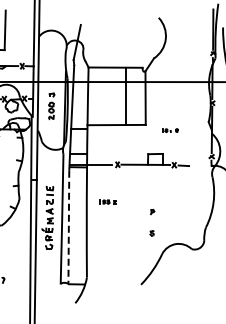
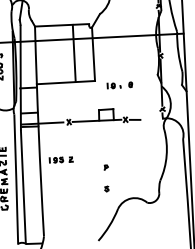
part: (170, 130) -> (120, 85), size x1.67
part: (108, 201) -> (61, 159), size x1.43
line: (68, 227) -> (23, 187), dashed -> solid

